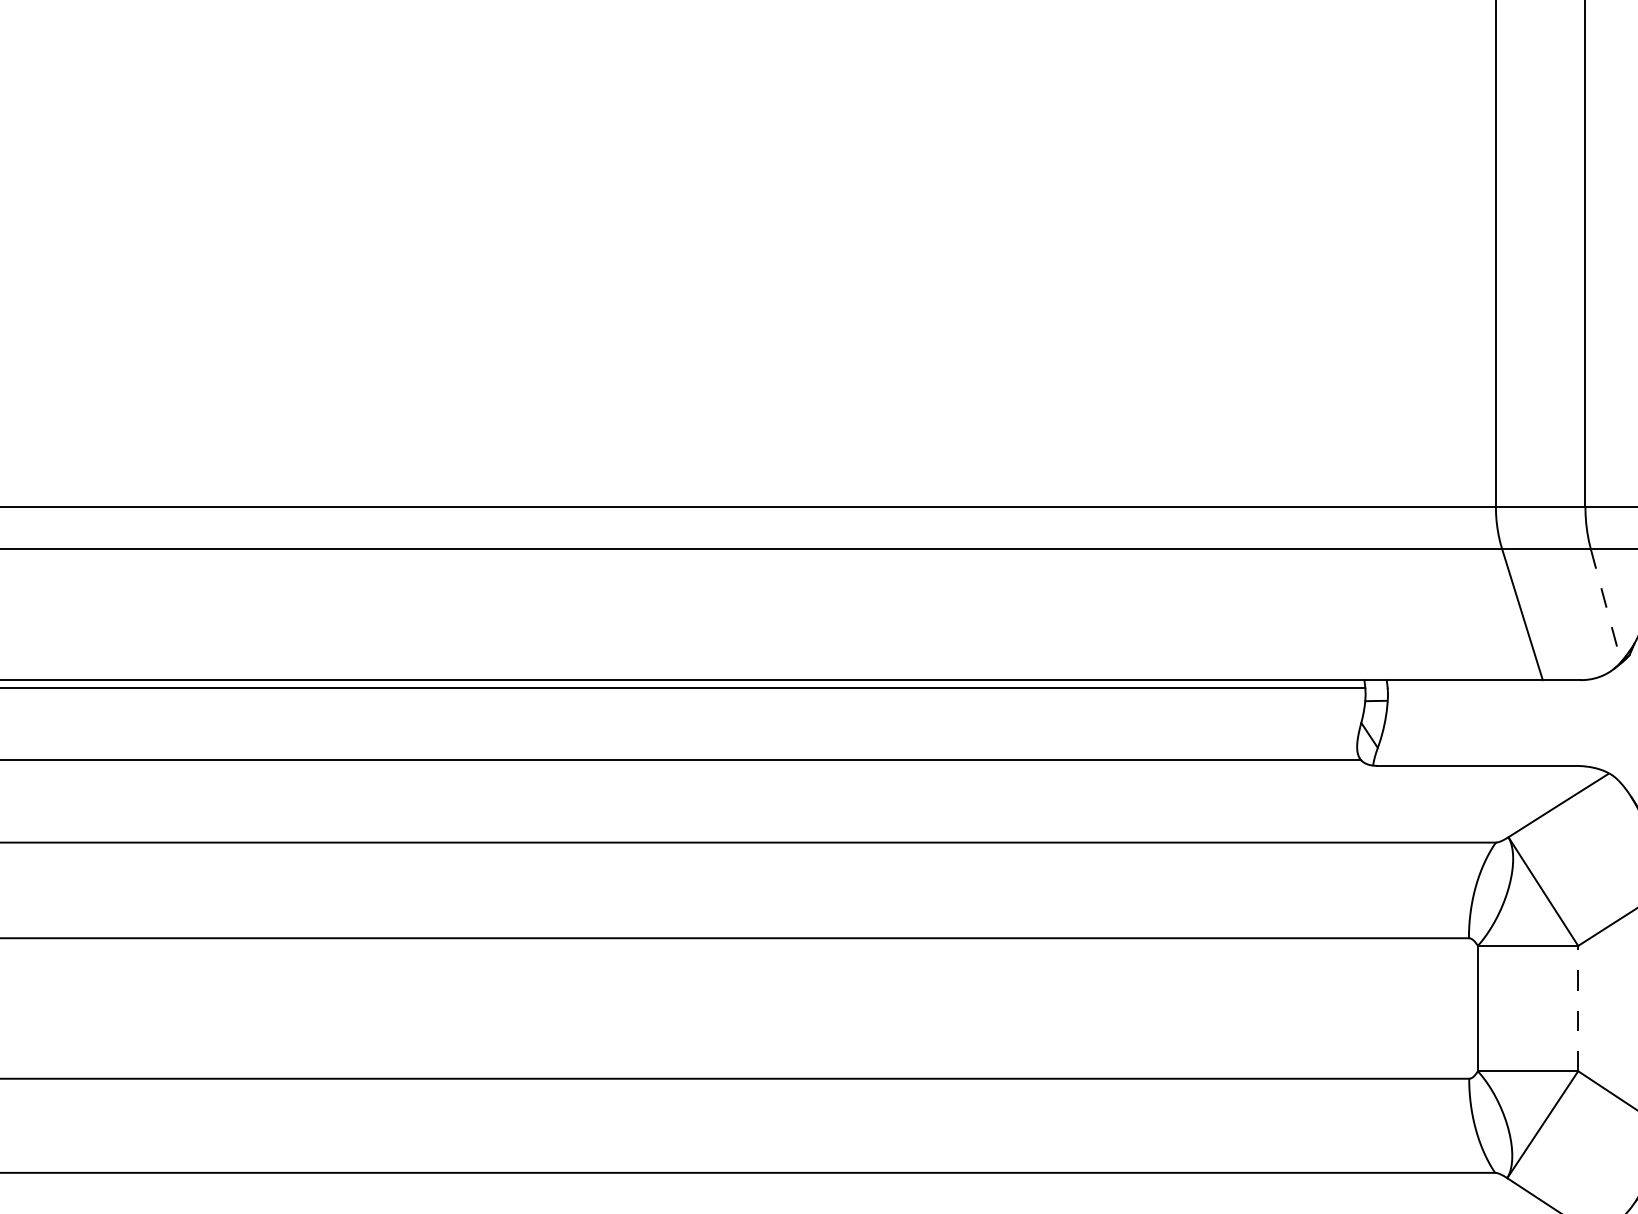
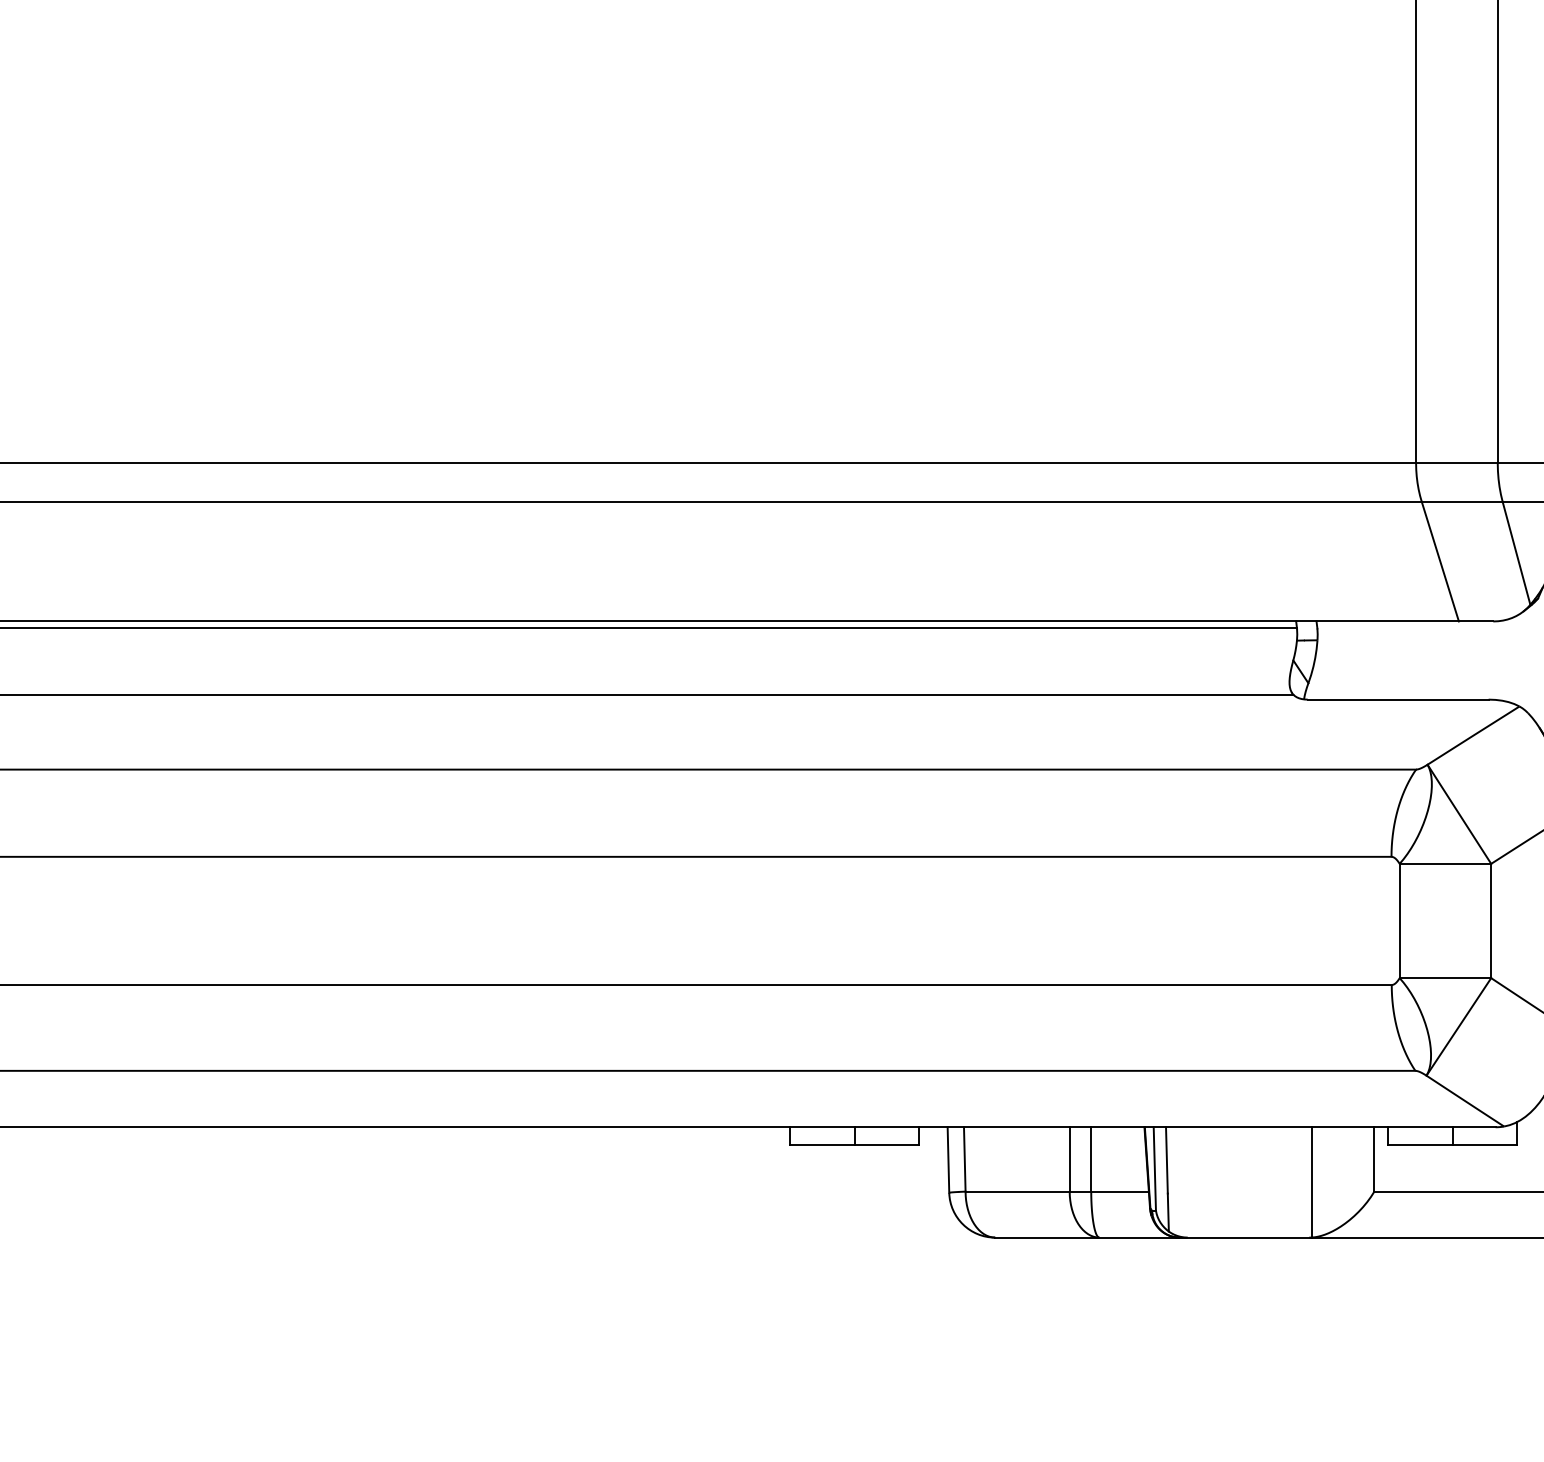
line: (1605, 605) -> (1516, 553), dashed -> solid
line: (1578, 1008) -> (1491, 920), dashed -> solid

